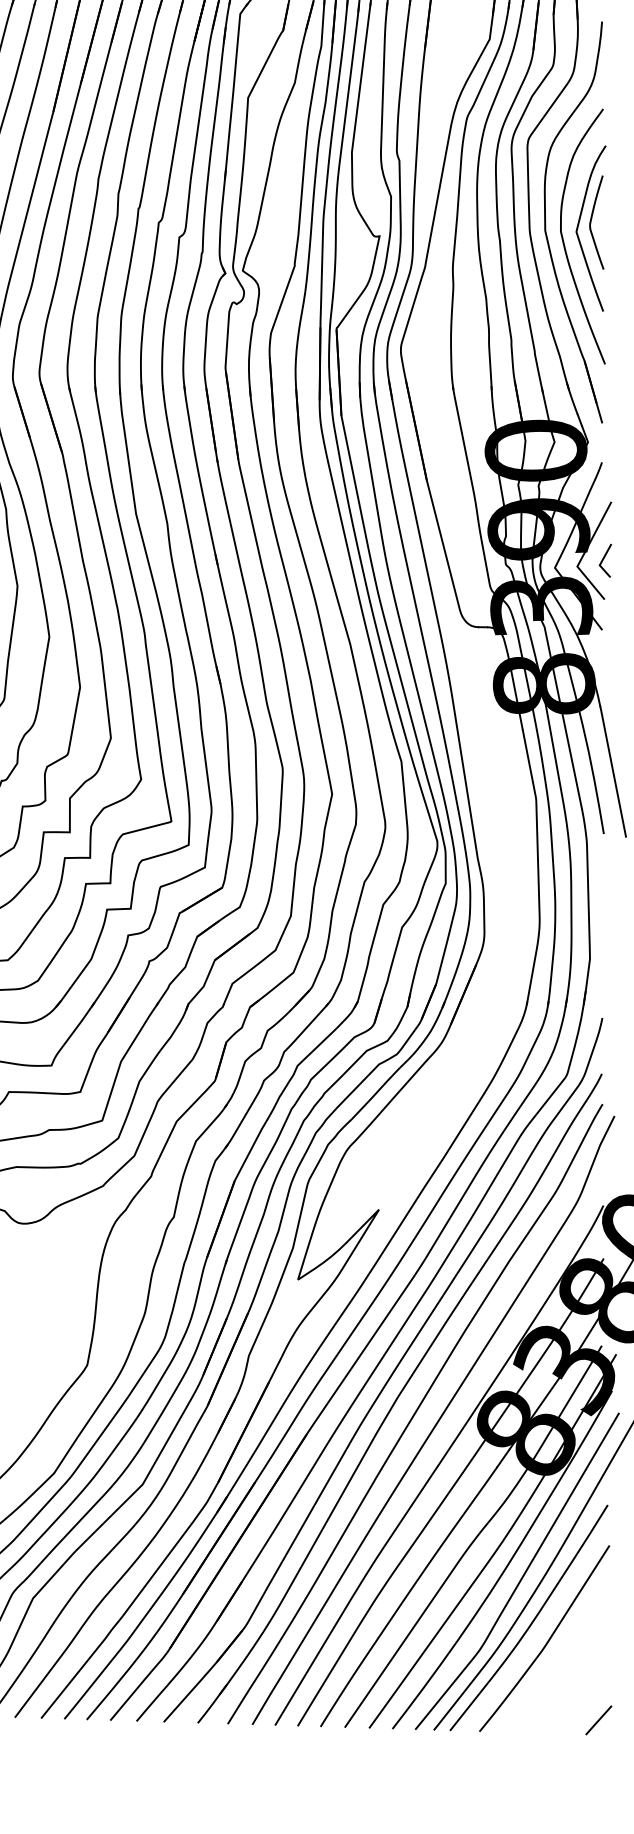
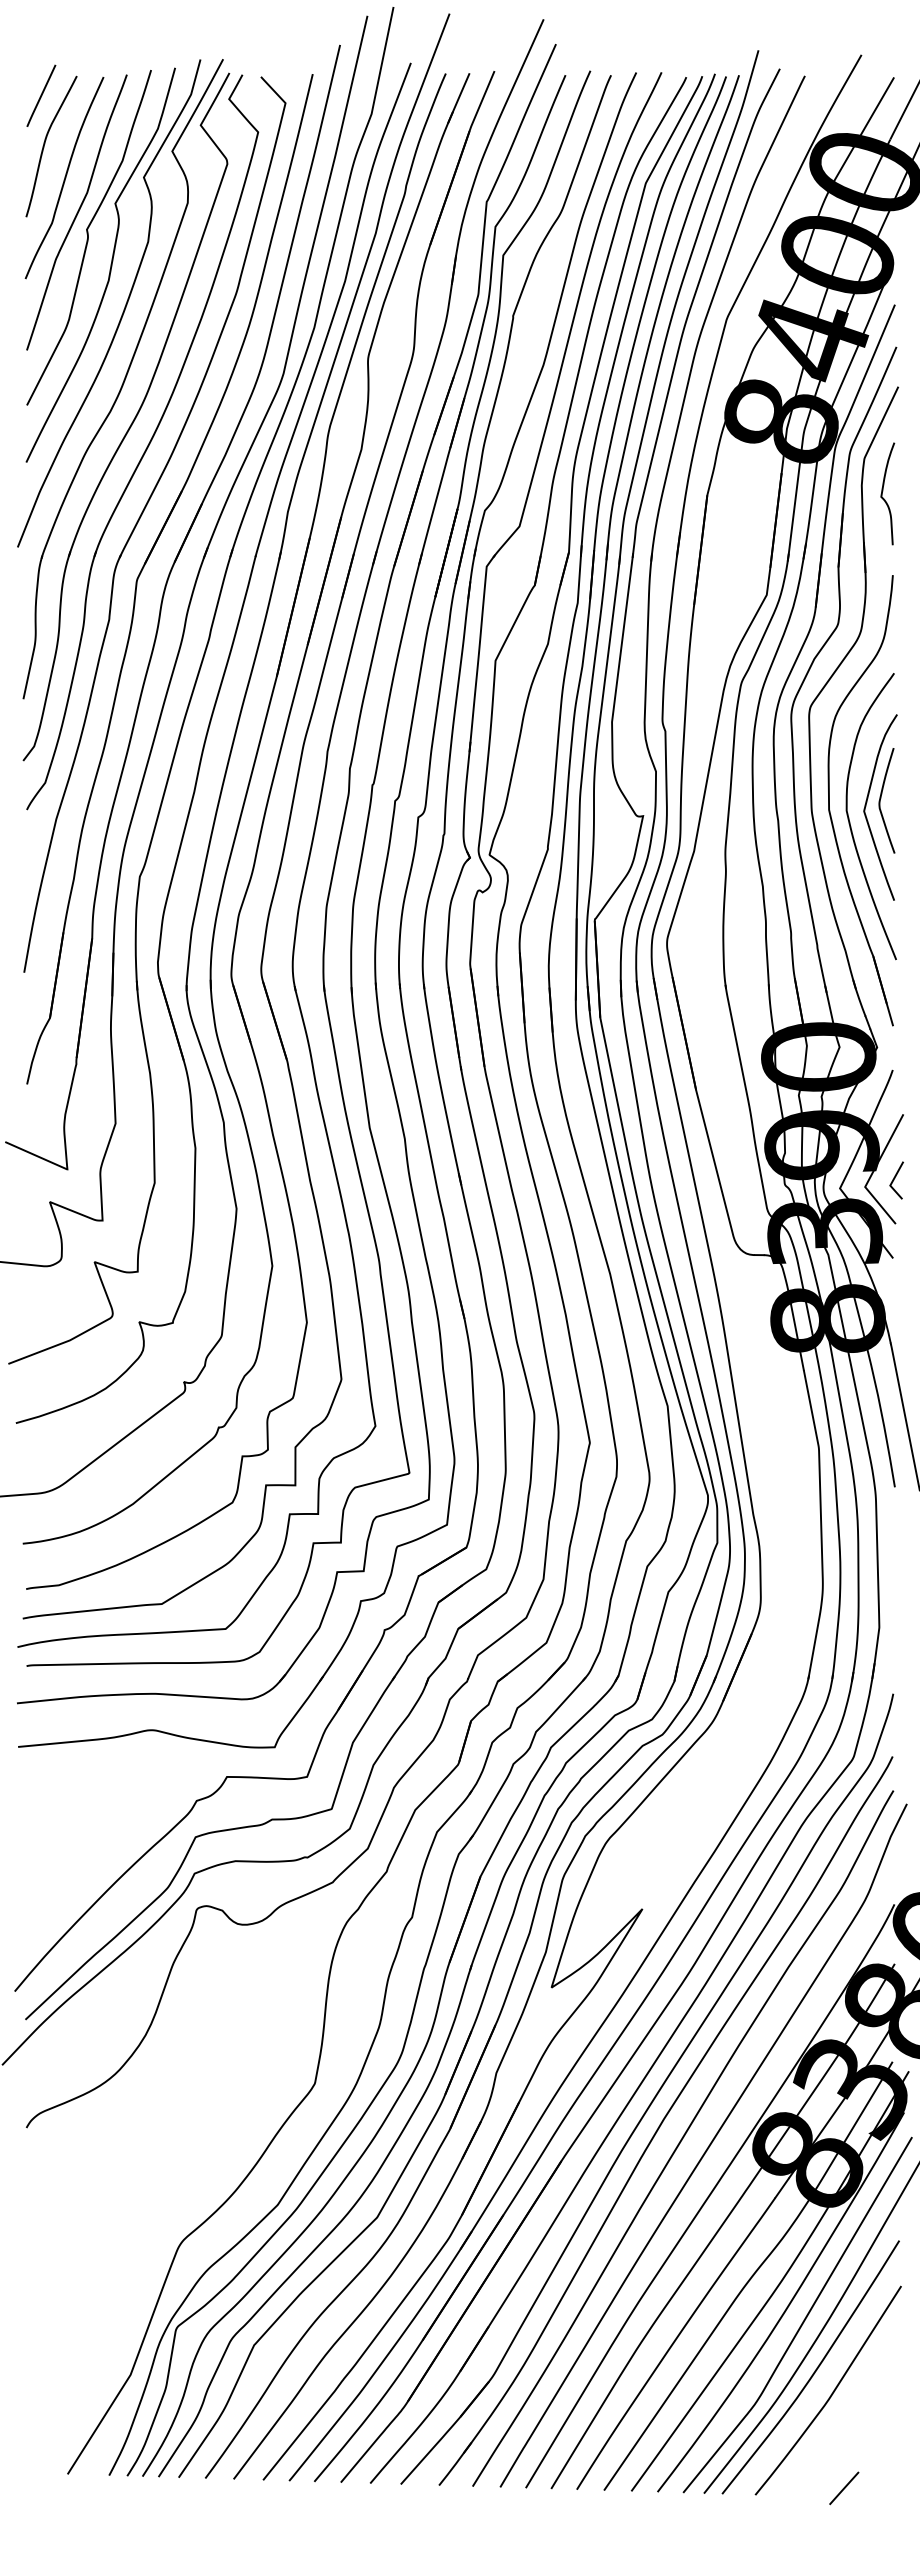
line: (599, 1720) -> (844, 2488), moved

